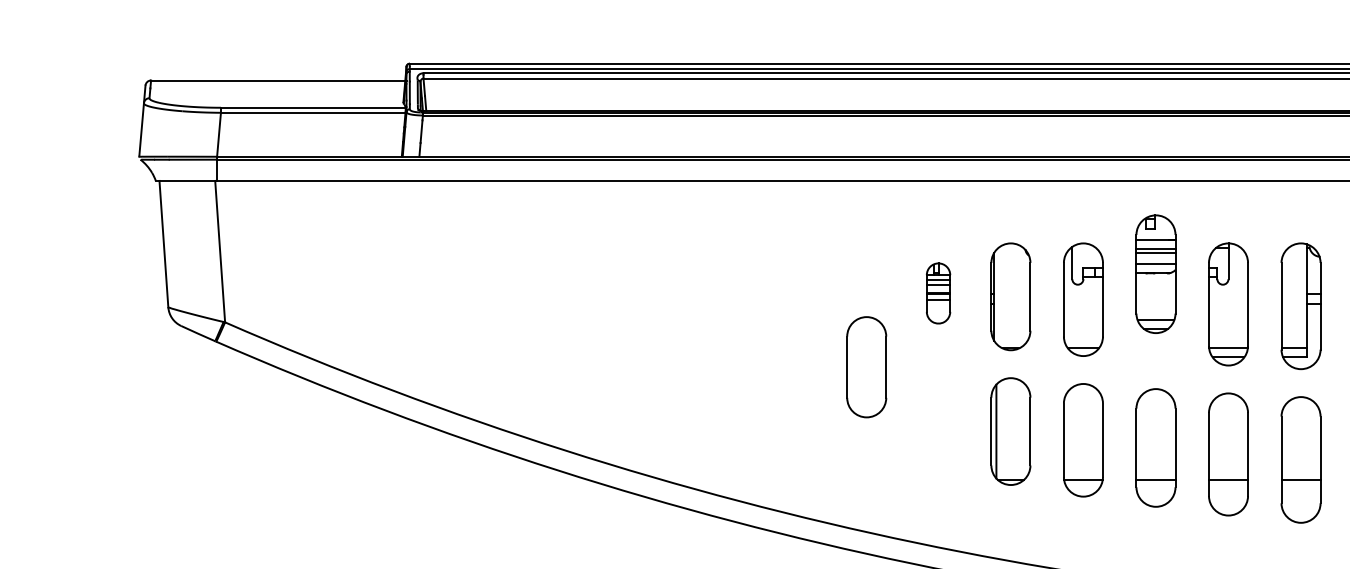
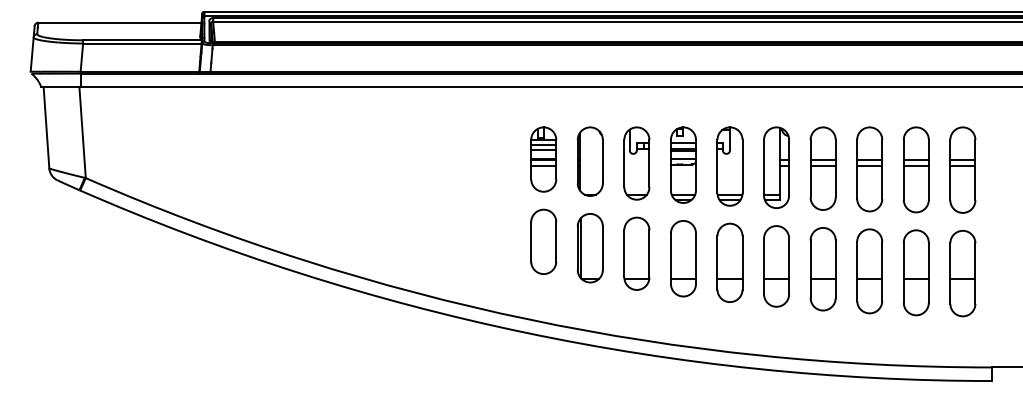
part: (1156, 273) -> (683, 164), moved
part: (937, 293) -> (543, 159), size x1.67
part: (866, 366) -> (543, 241), moved

